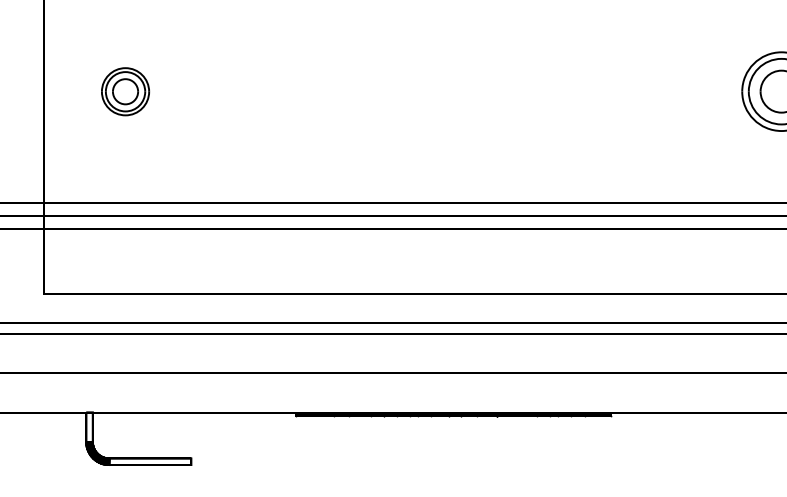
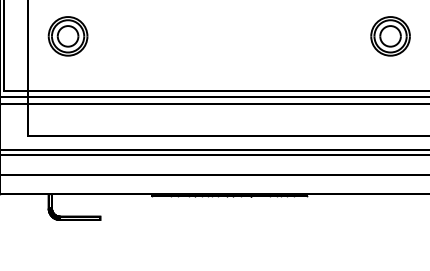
part: (124, 91) -> (67, 36), size x1.67

